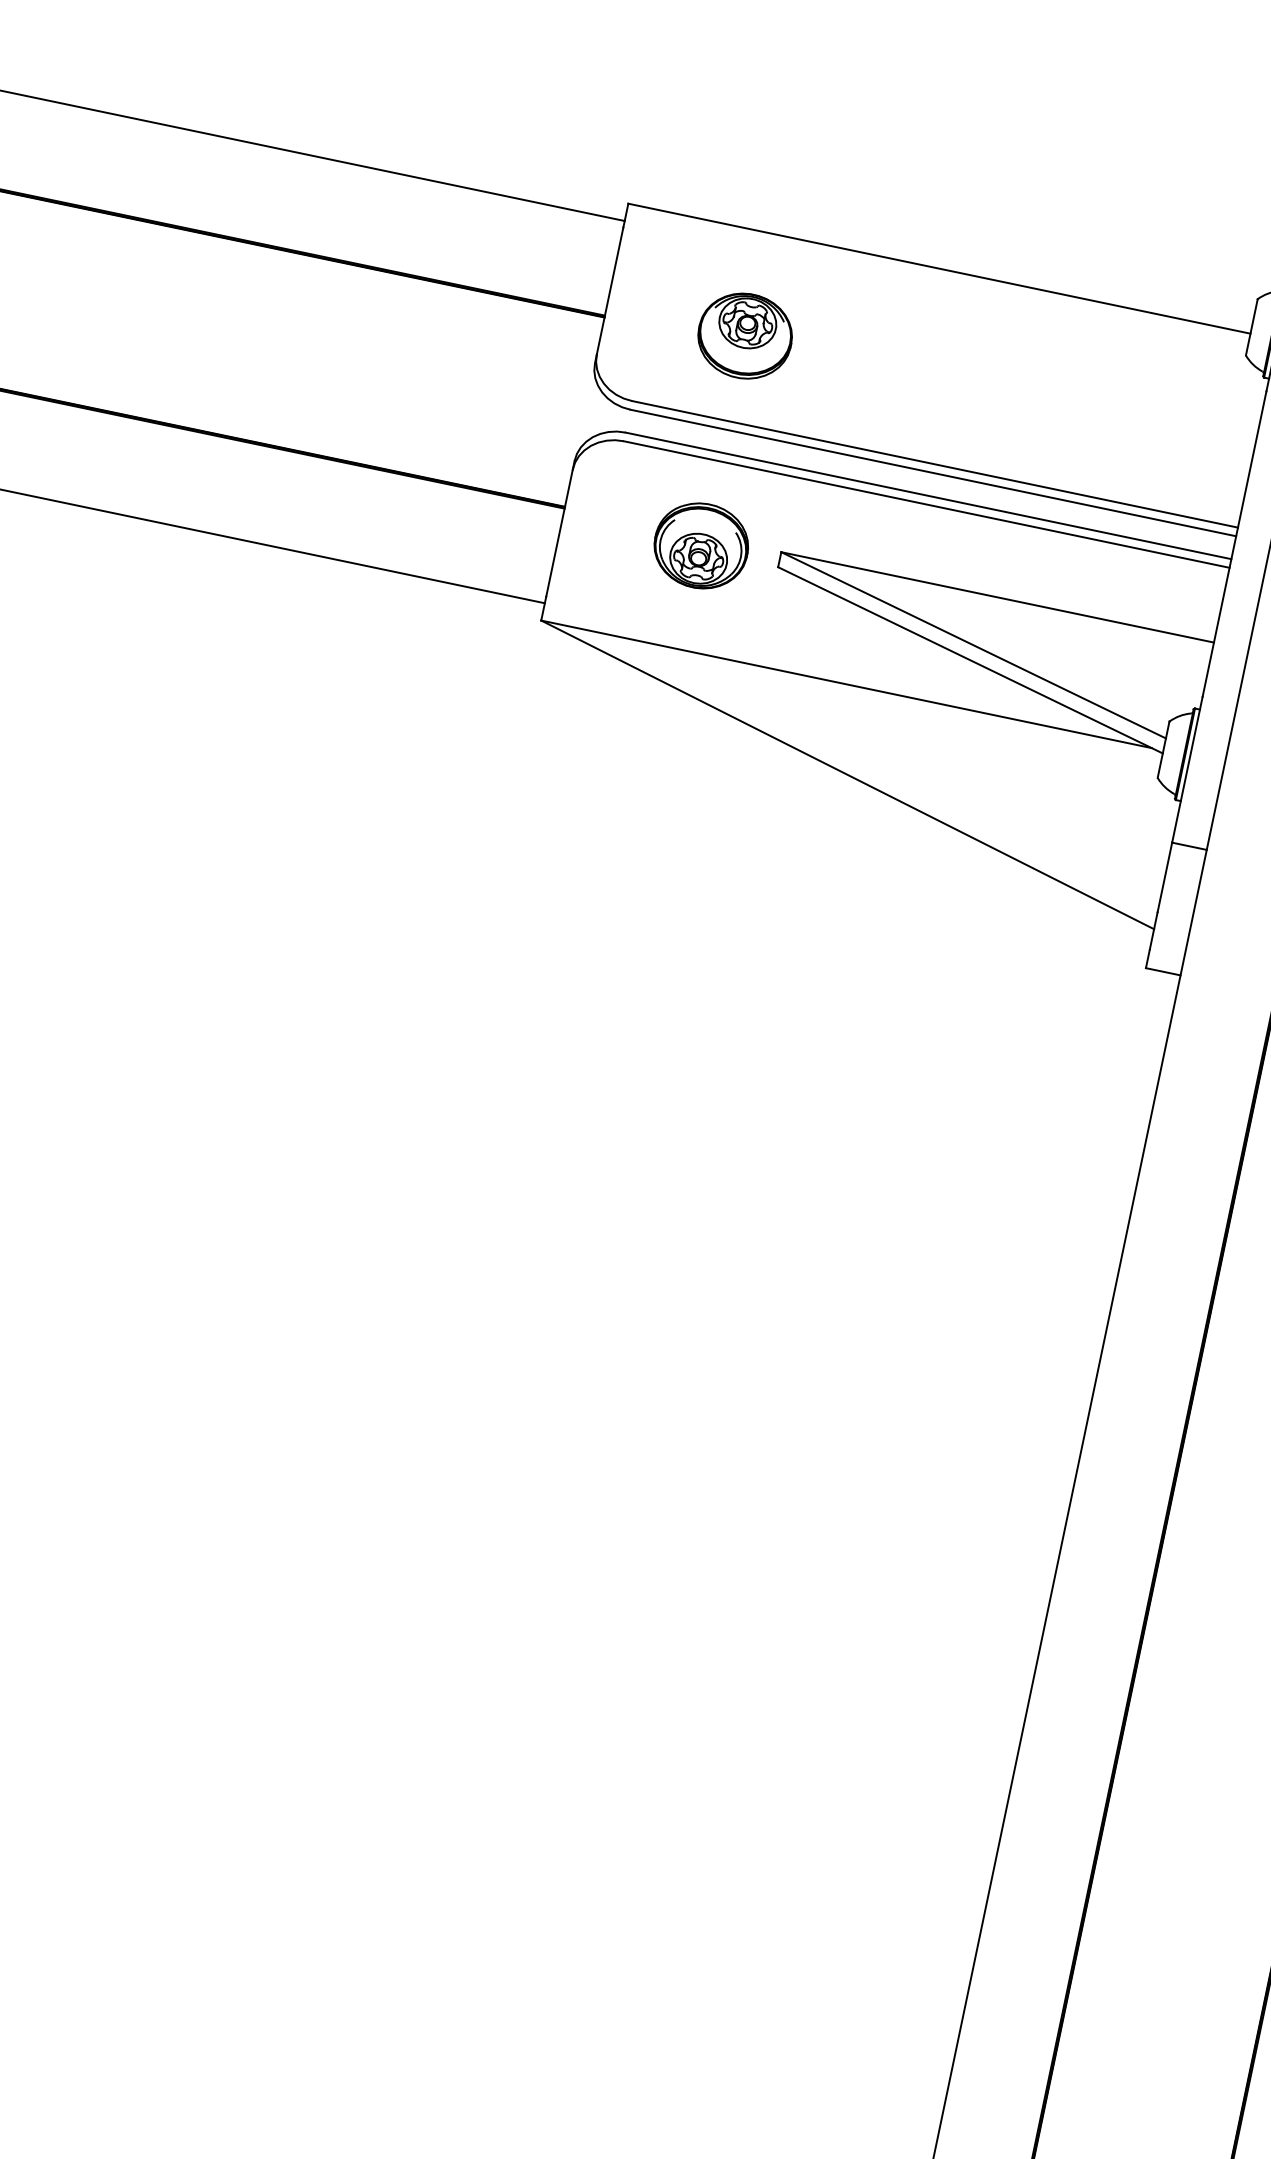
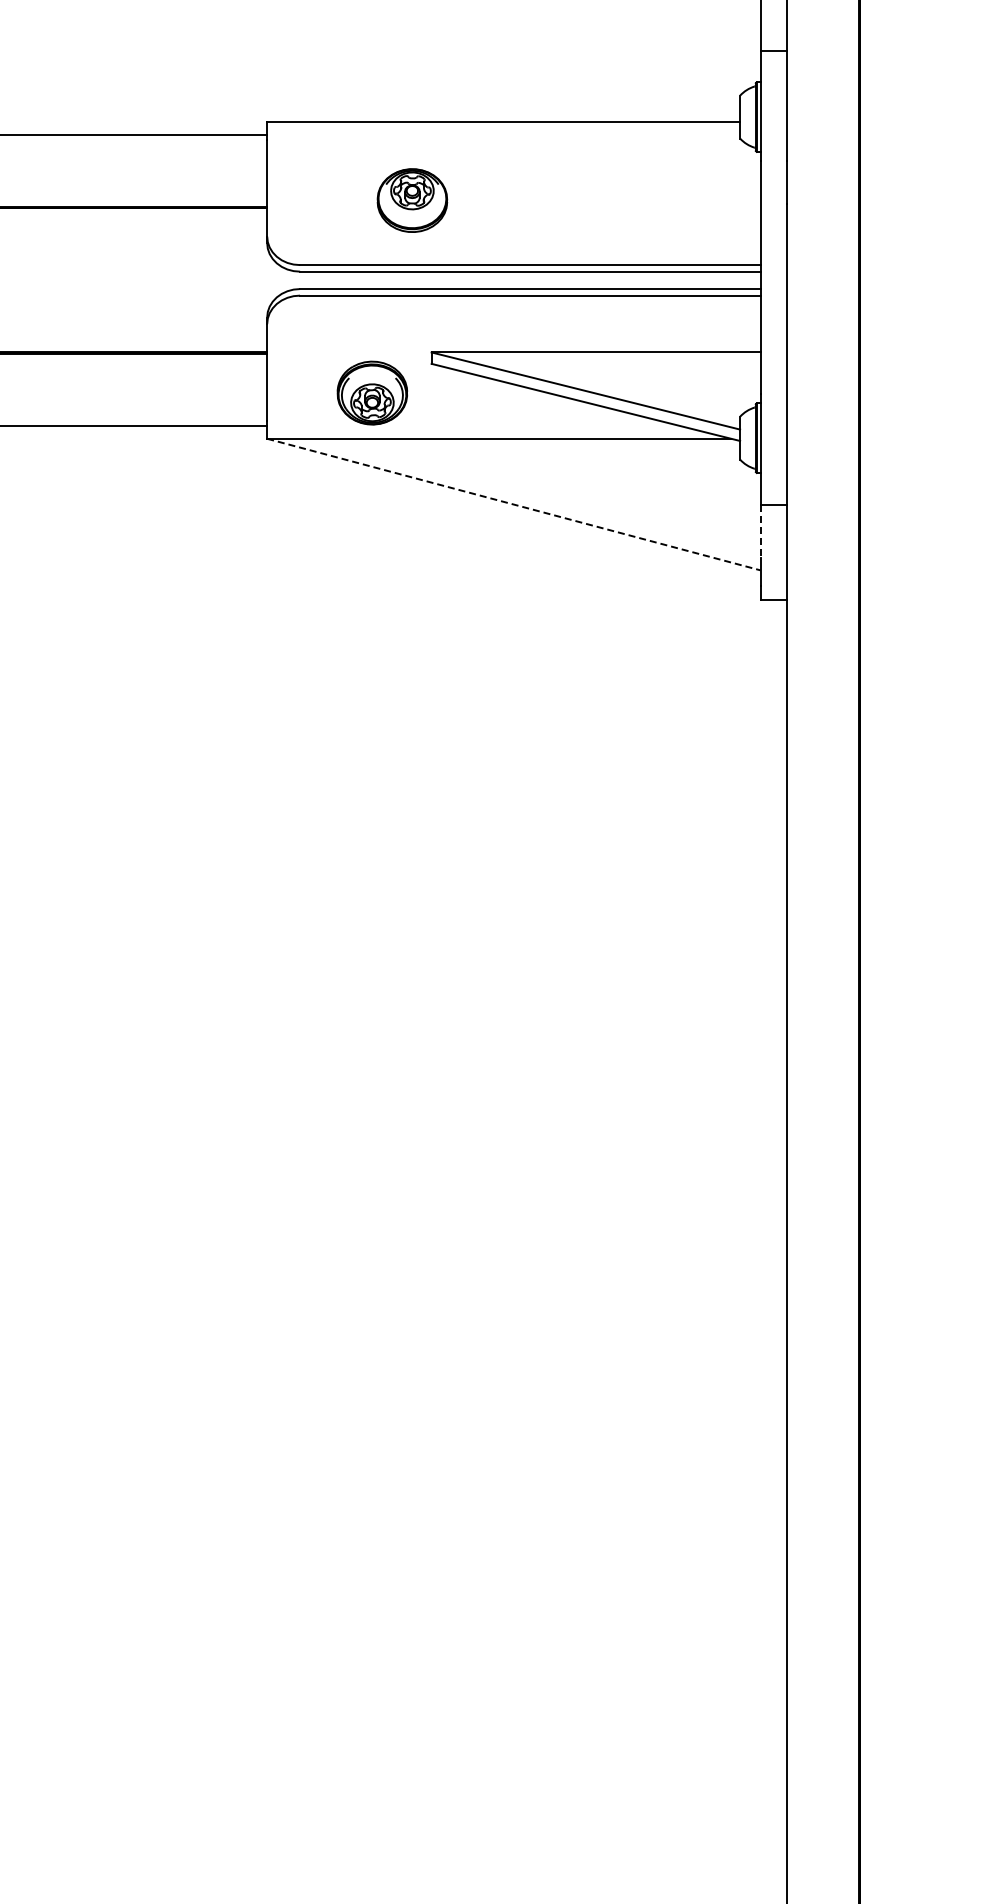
part: (745, 336) -> (412, 200), moved
part: (700, 544) -> (371, 392), moved
line: (848, 774) -> (514, 504), solid -> dashed
line: (1164, 878) -> (760, 531), solid -> dashed

